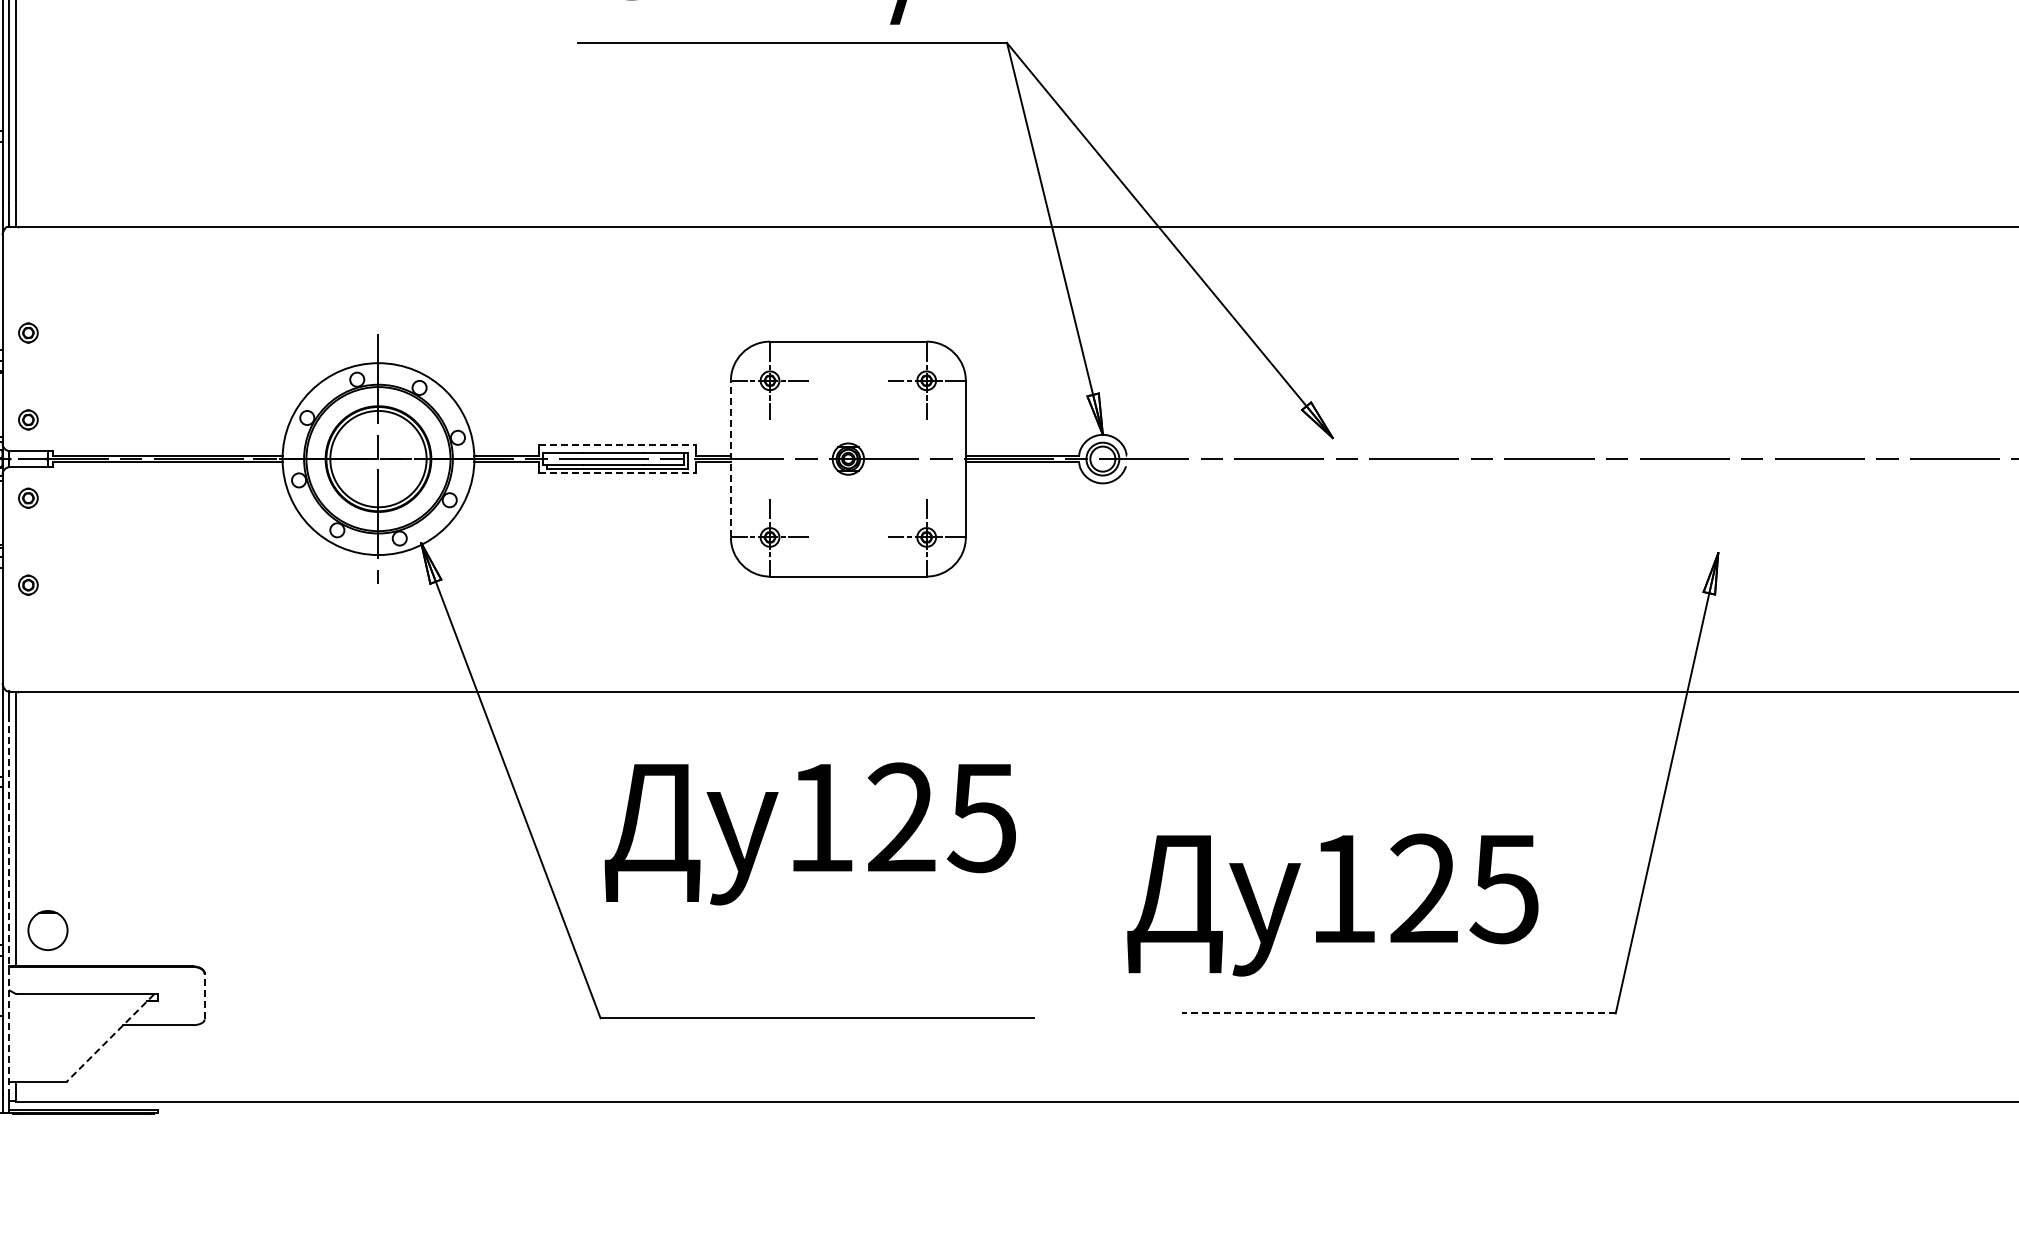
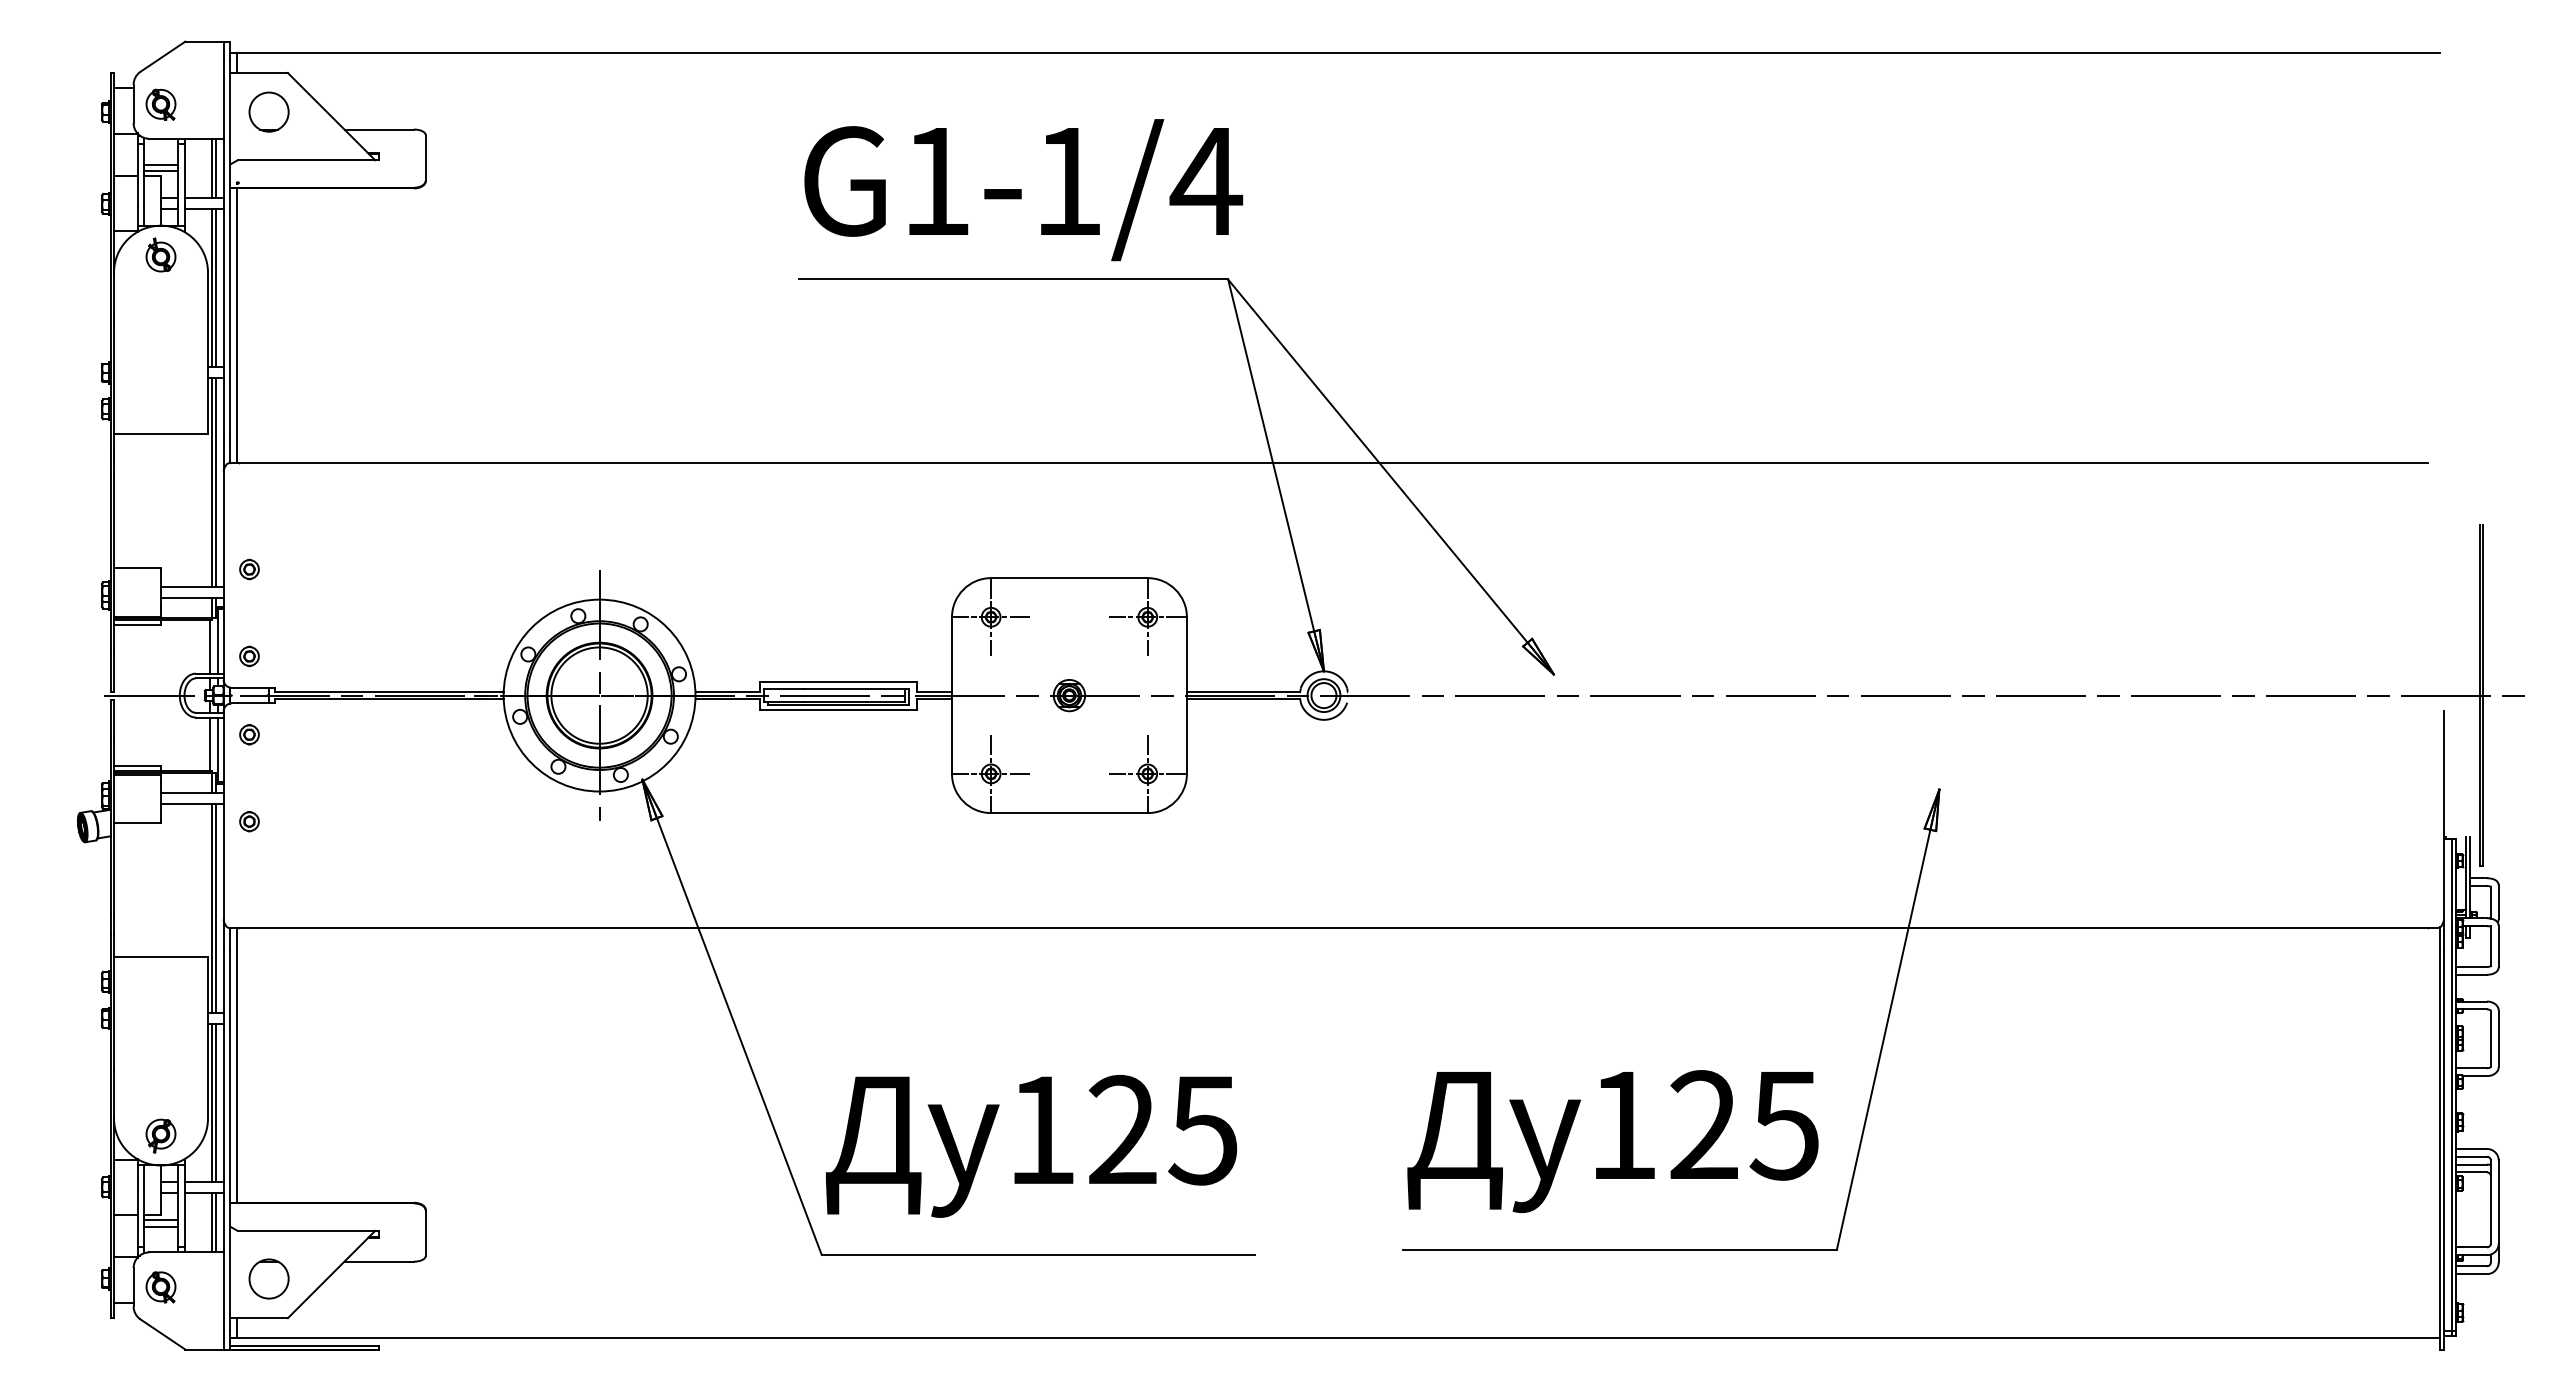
line: (617, 445) -> (838, 681), dashed -> solid
line: (730, 459) -> (951, 695), dashed -> solid
line: (617, 473) -> (838, 709), dashed -> solid
text: (810, 834) -> (1031, 1146), moved
line: (8, 905) -> (229, 1141), dashed -> solid
text: (1332, 905) -> (1612, 1141), moved
circle: (47, 930) -> (268, 1278), moved
line: (204, 997) -> (425, 1233), dashed -> solid
line: (1399, 1013) -> (1620, 1249), dashed -> solid
line: (110, 1038) -> (331, 1274), dashed -> solid

